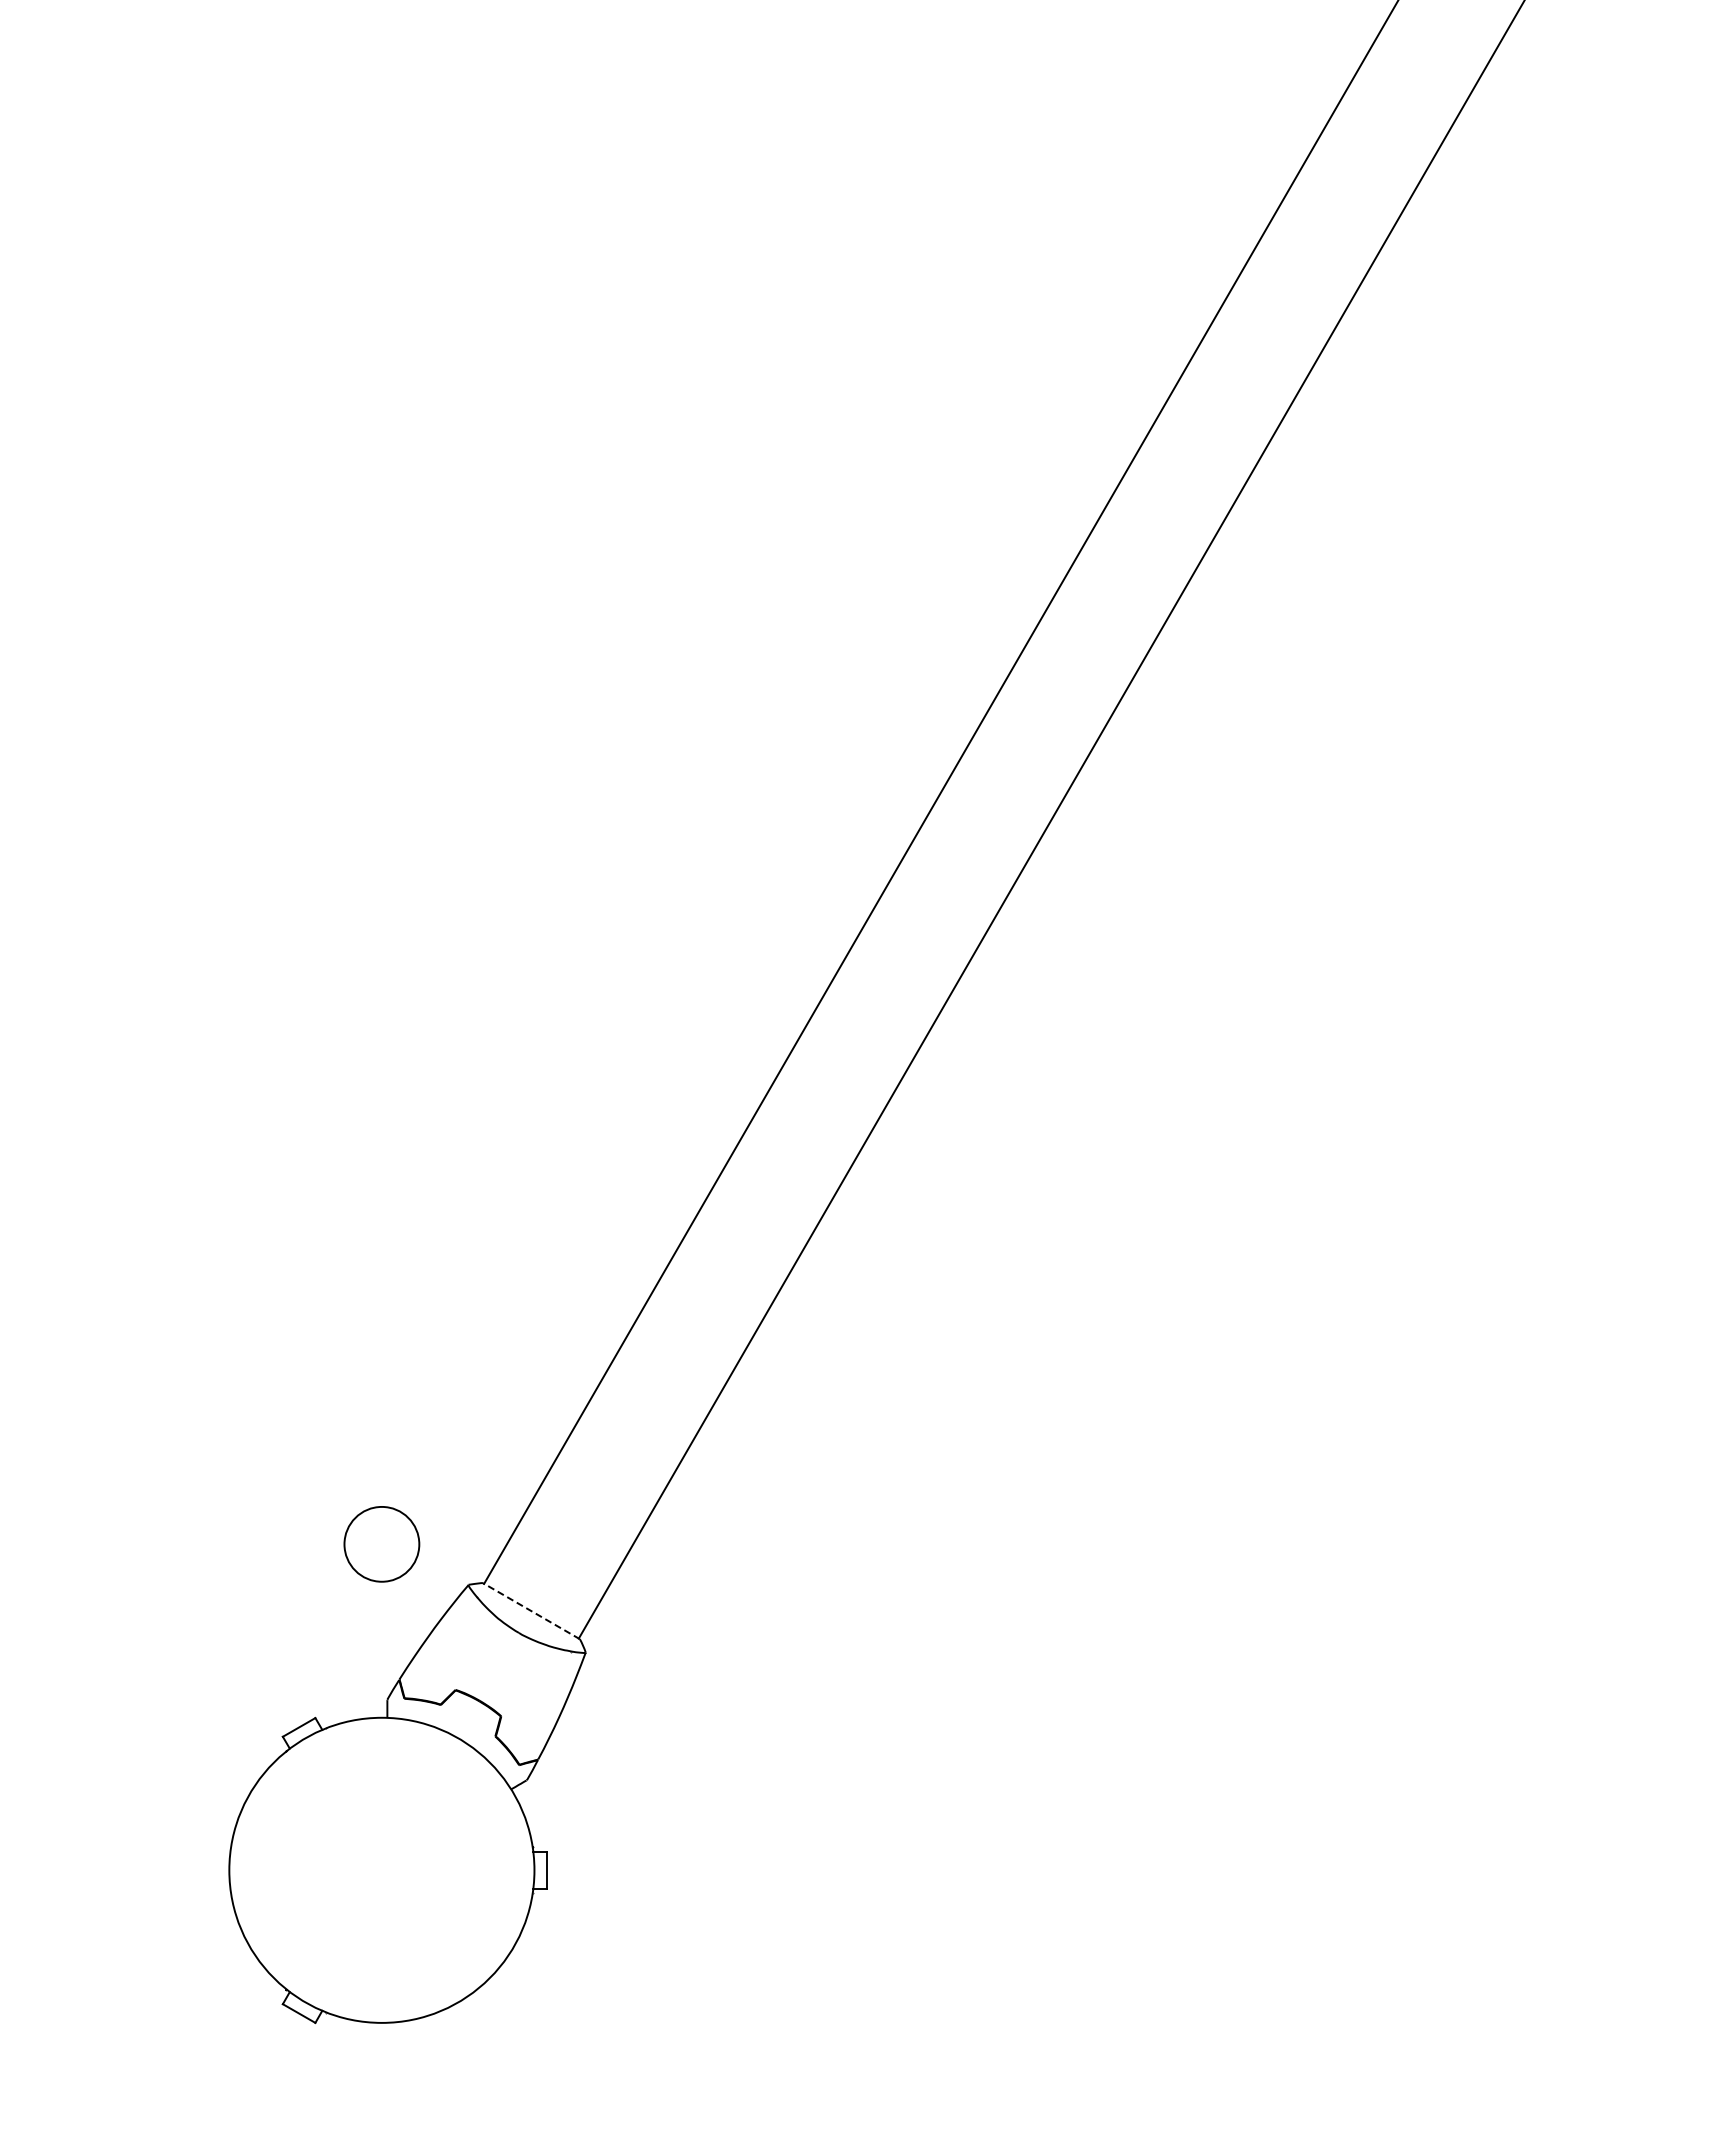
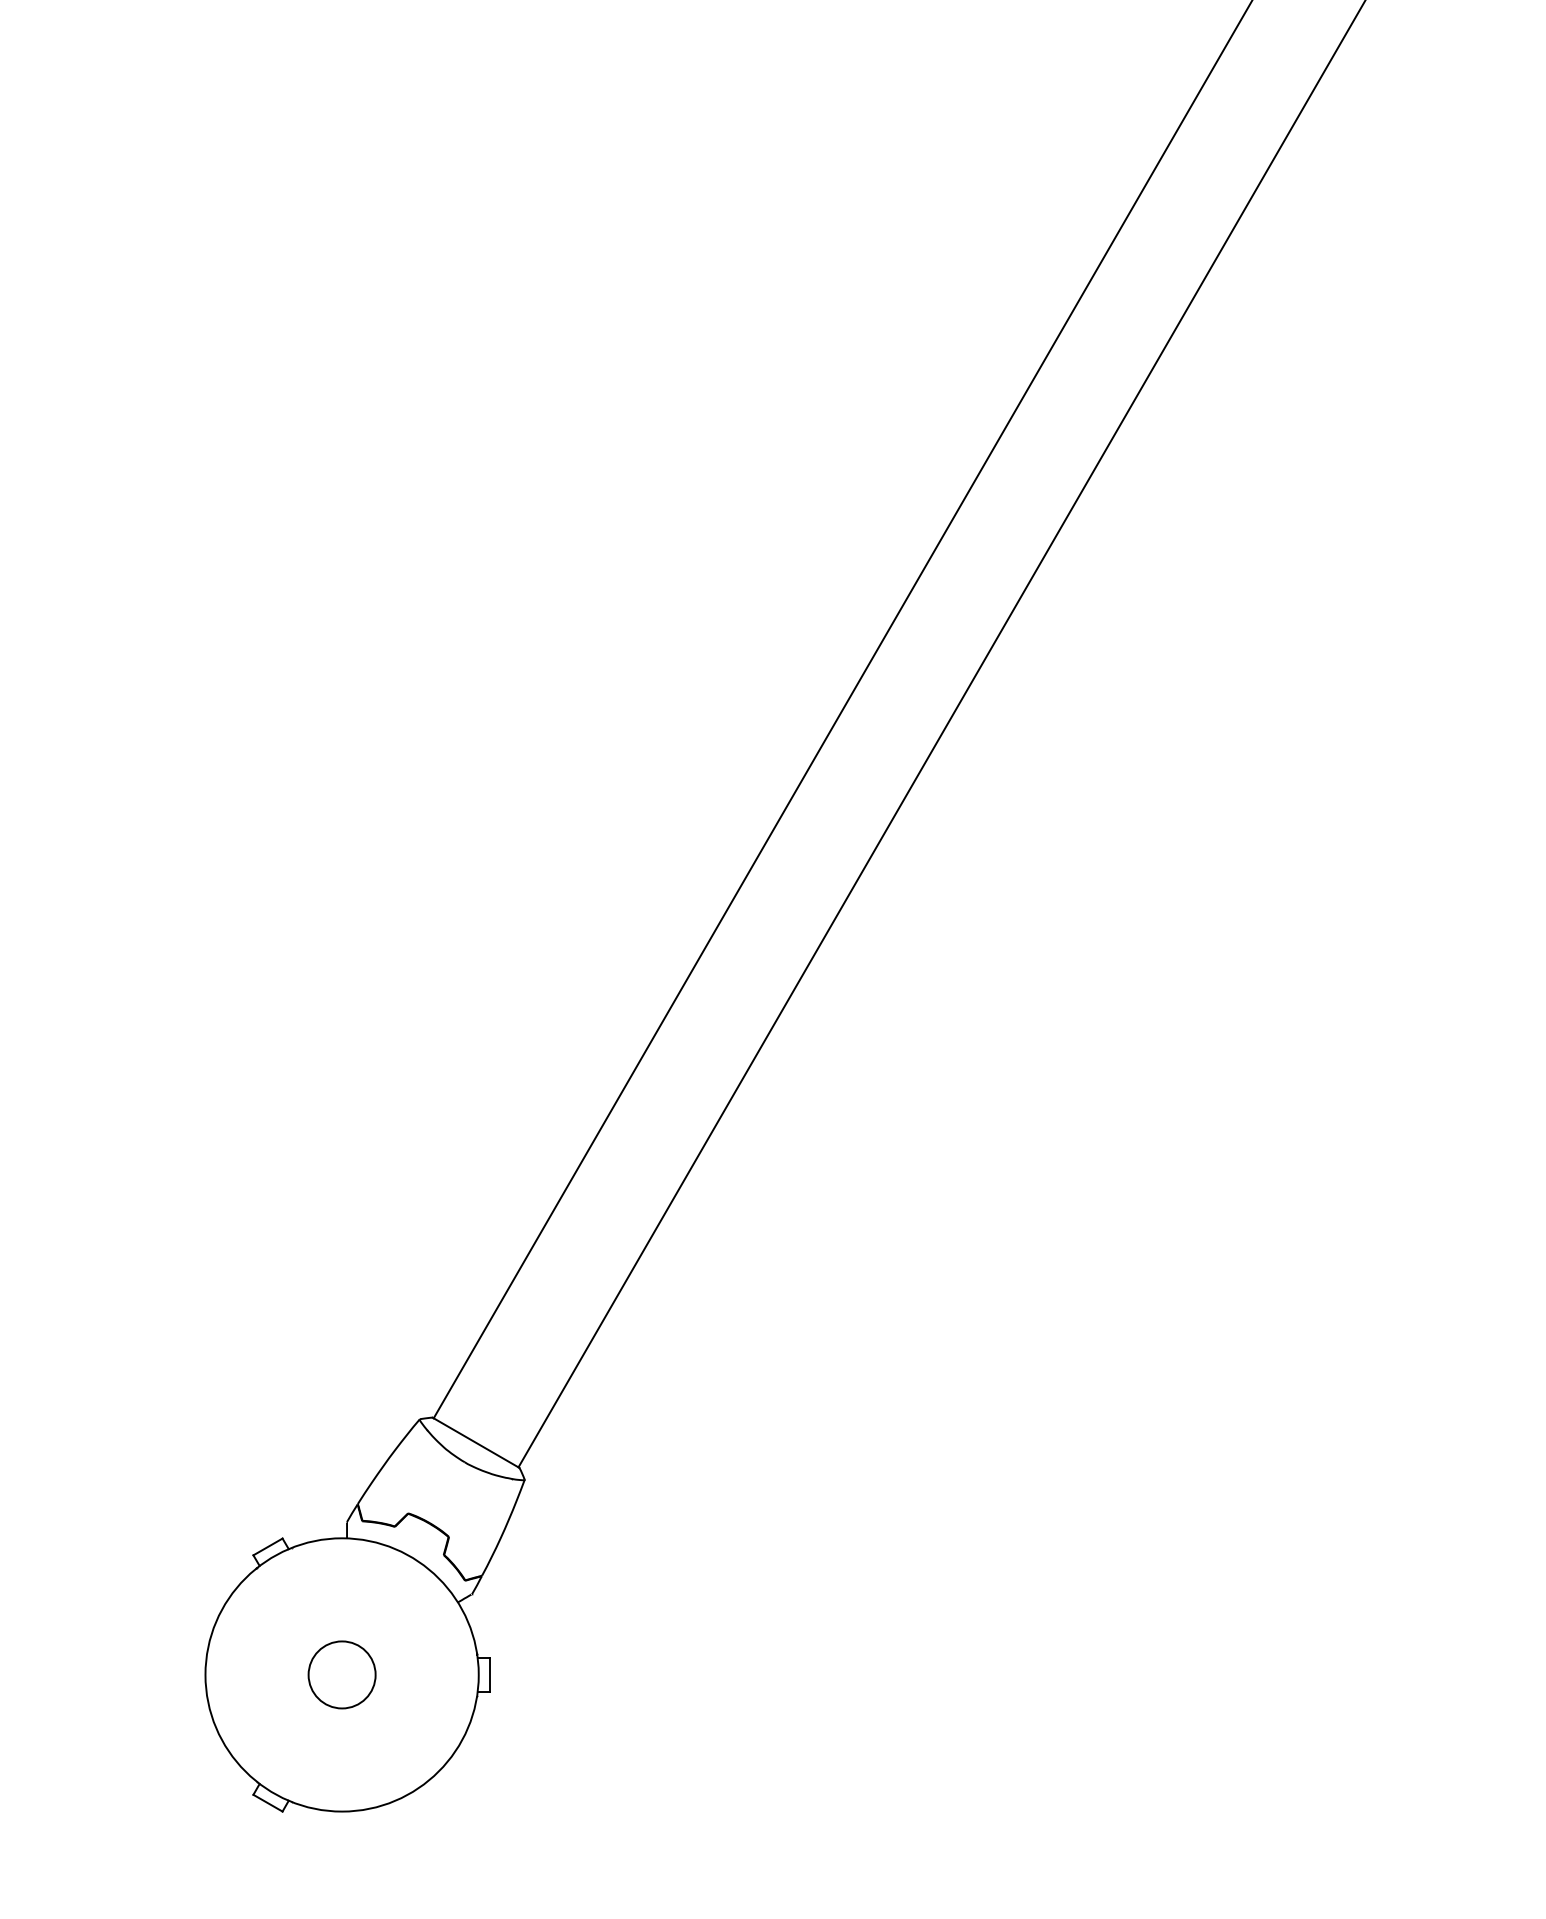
circle: (381, 1544) -> (341, 1675), moved
line: (531, 1610) -> (476, 1442), dashed -> solid

